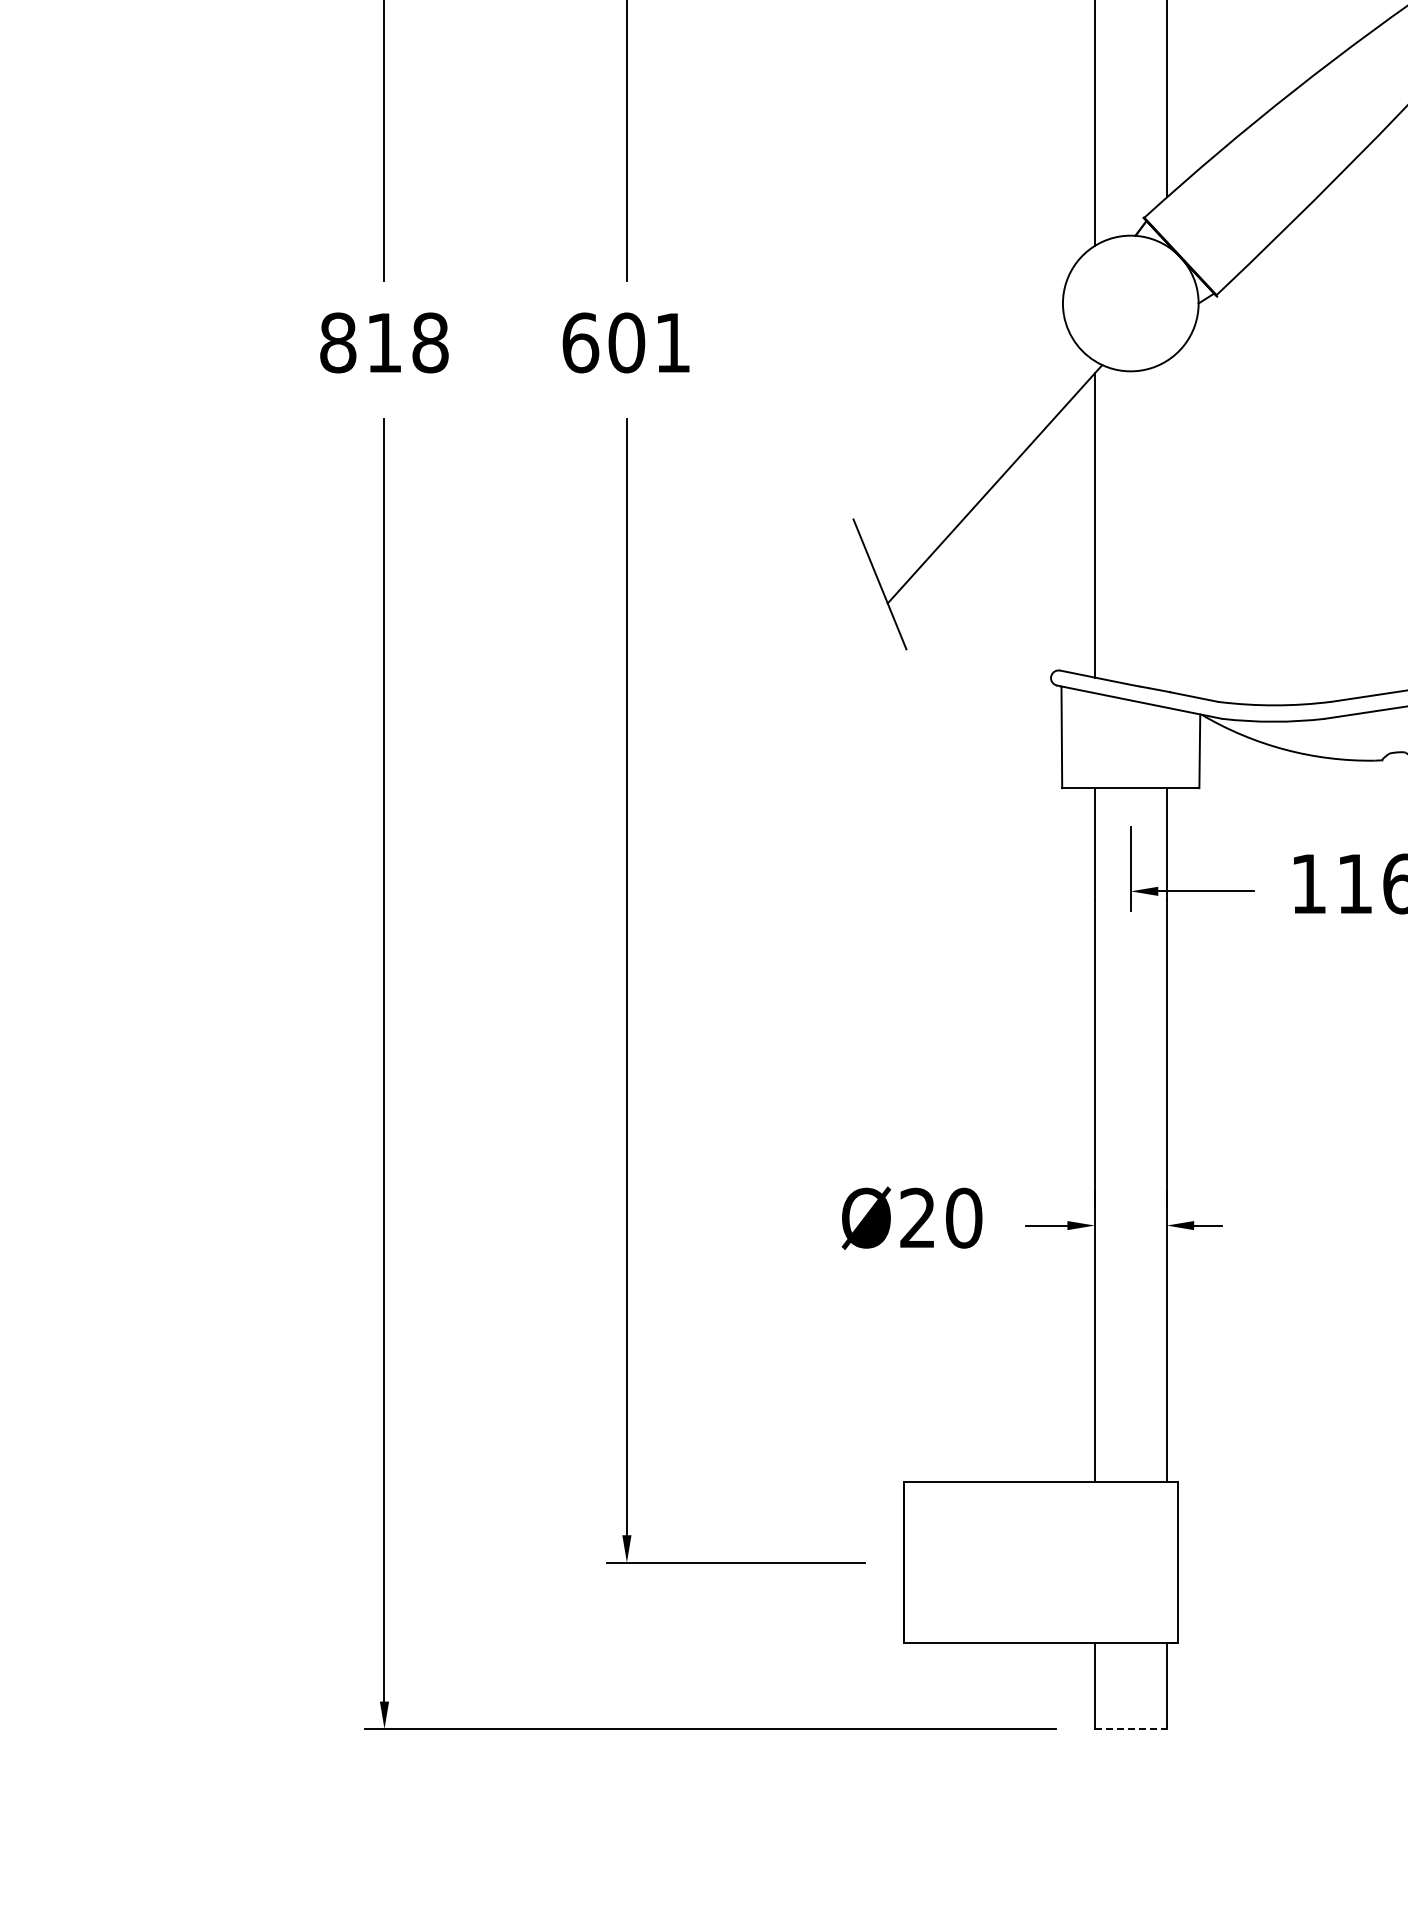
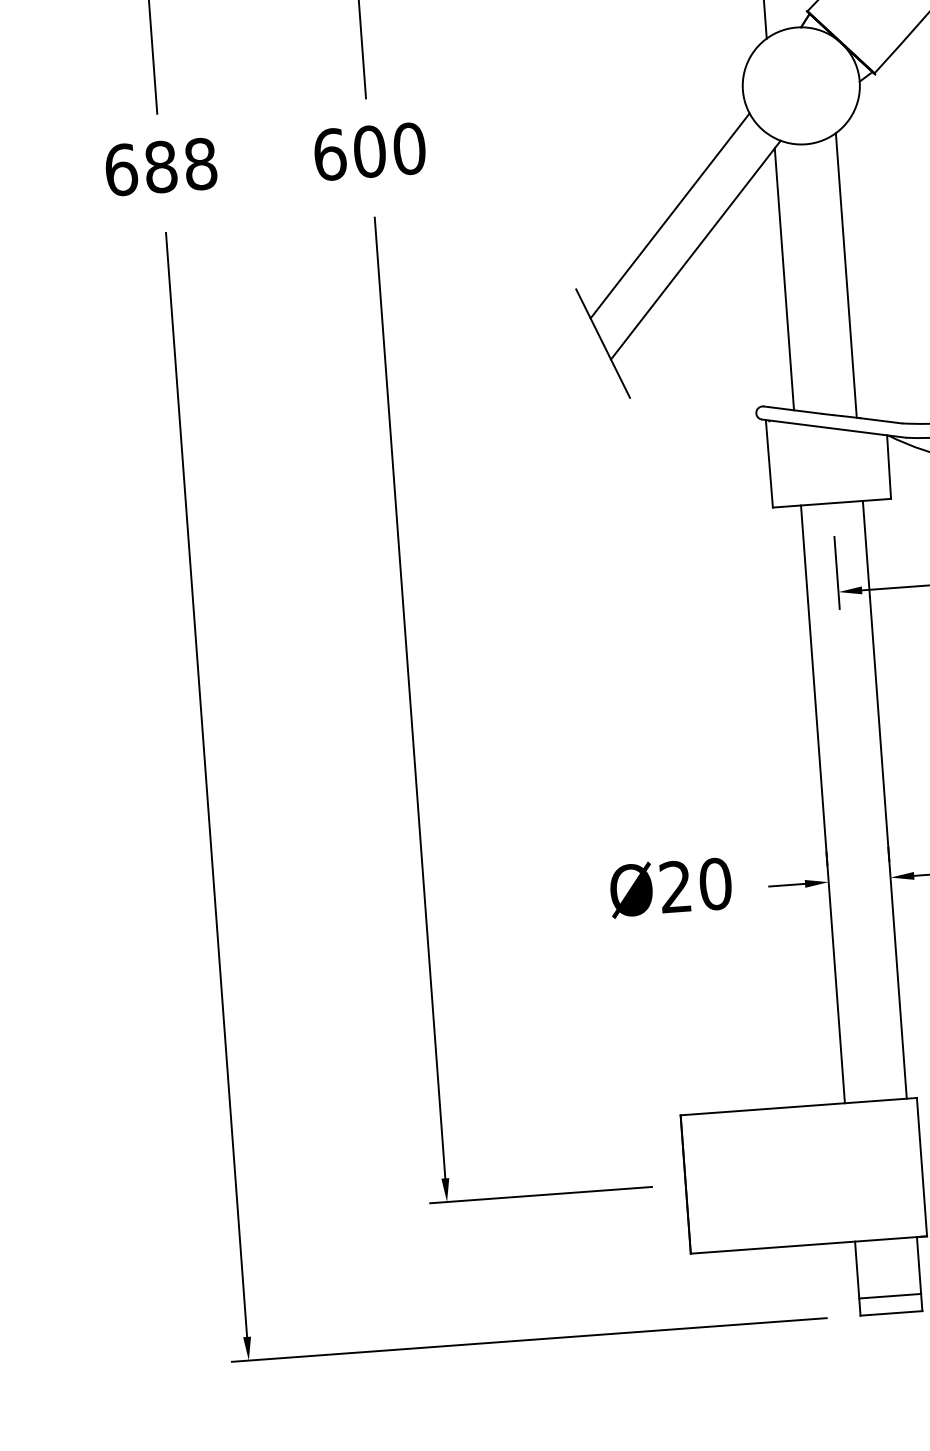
text: (361, 342) -> (141, 168), 818 -> 688
text: (672, 342) -> (409, 148), 601 -> 600
line: (967, 442) -> (669, 215), added
line: (1166, 526) -> (846, 275), added
line: (1130, 1709) -> (889, 1296), added
line: (1130, 1729) -> (891, 1313), dashed -> solid

